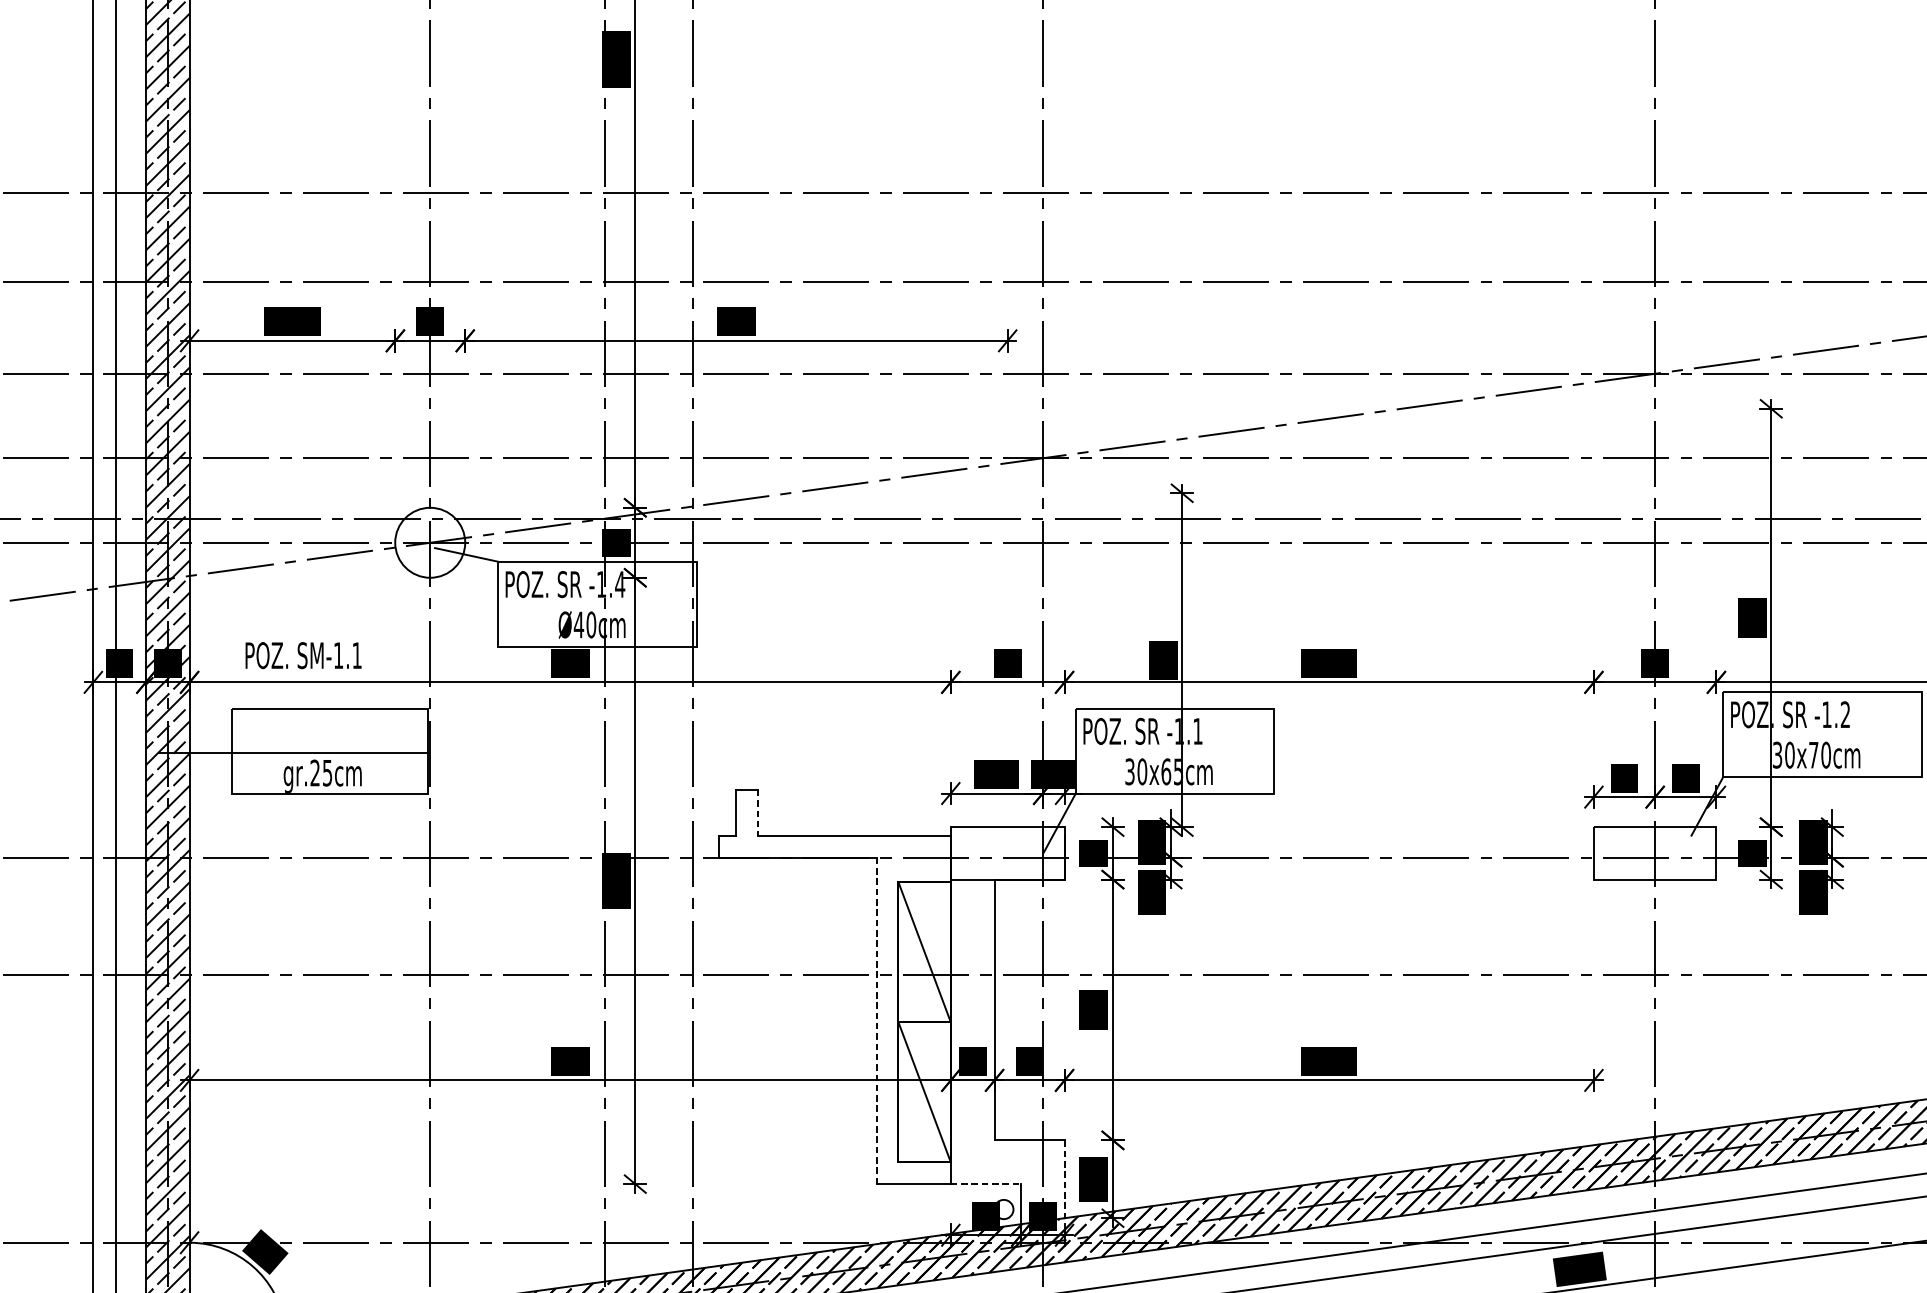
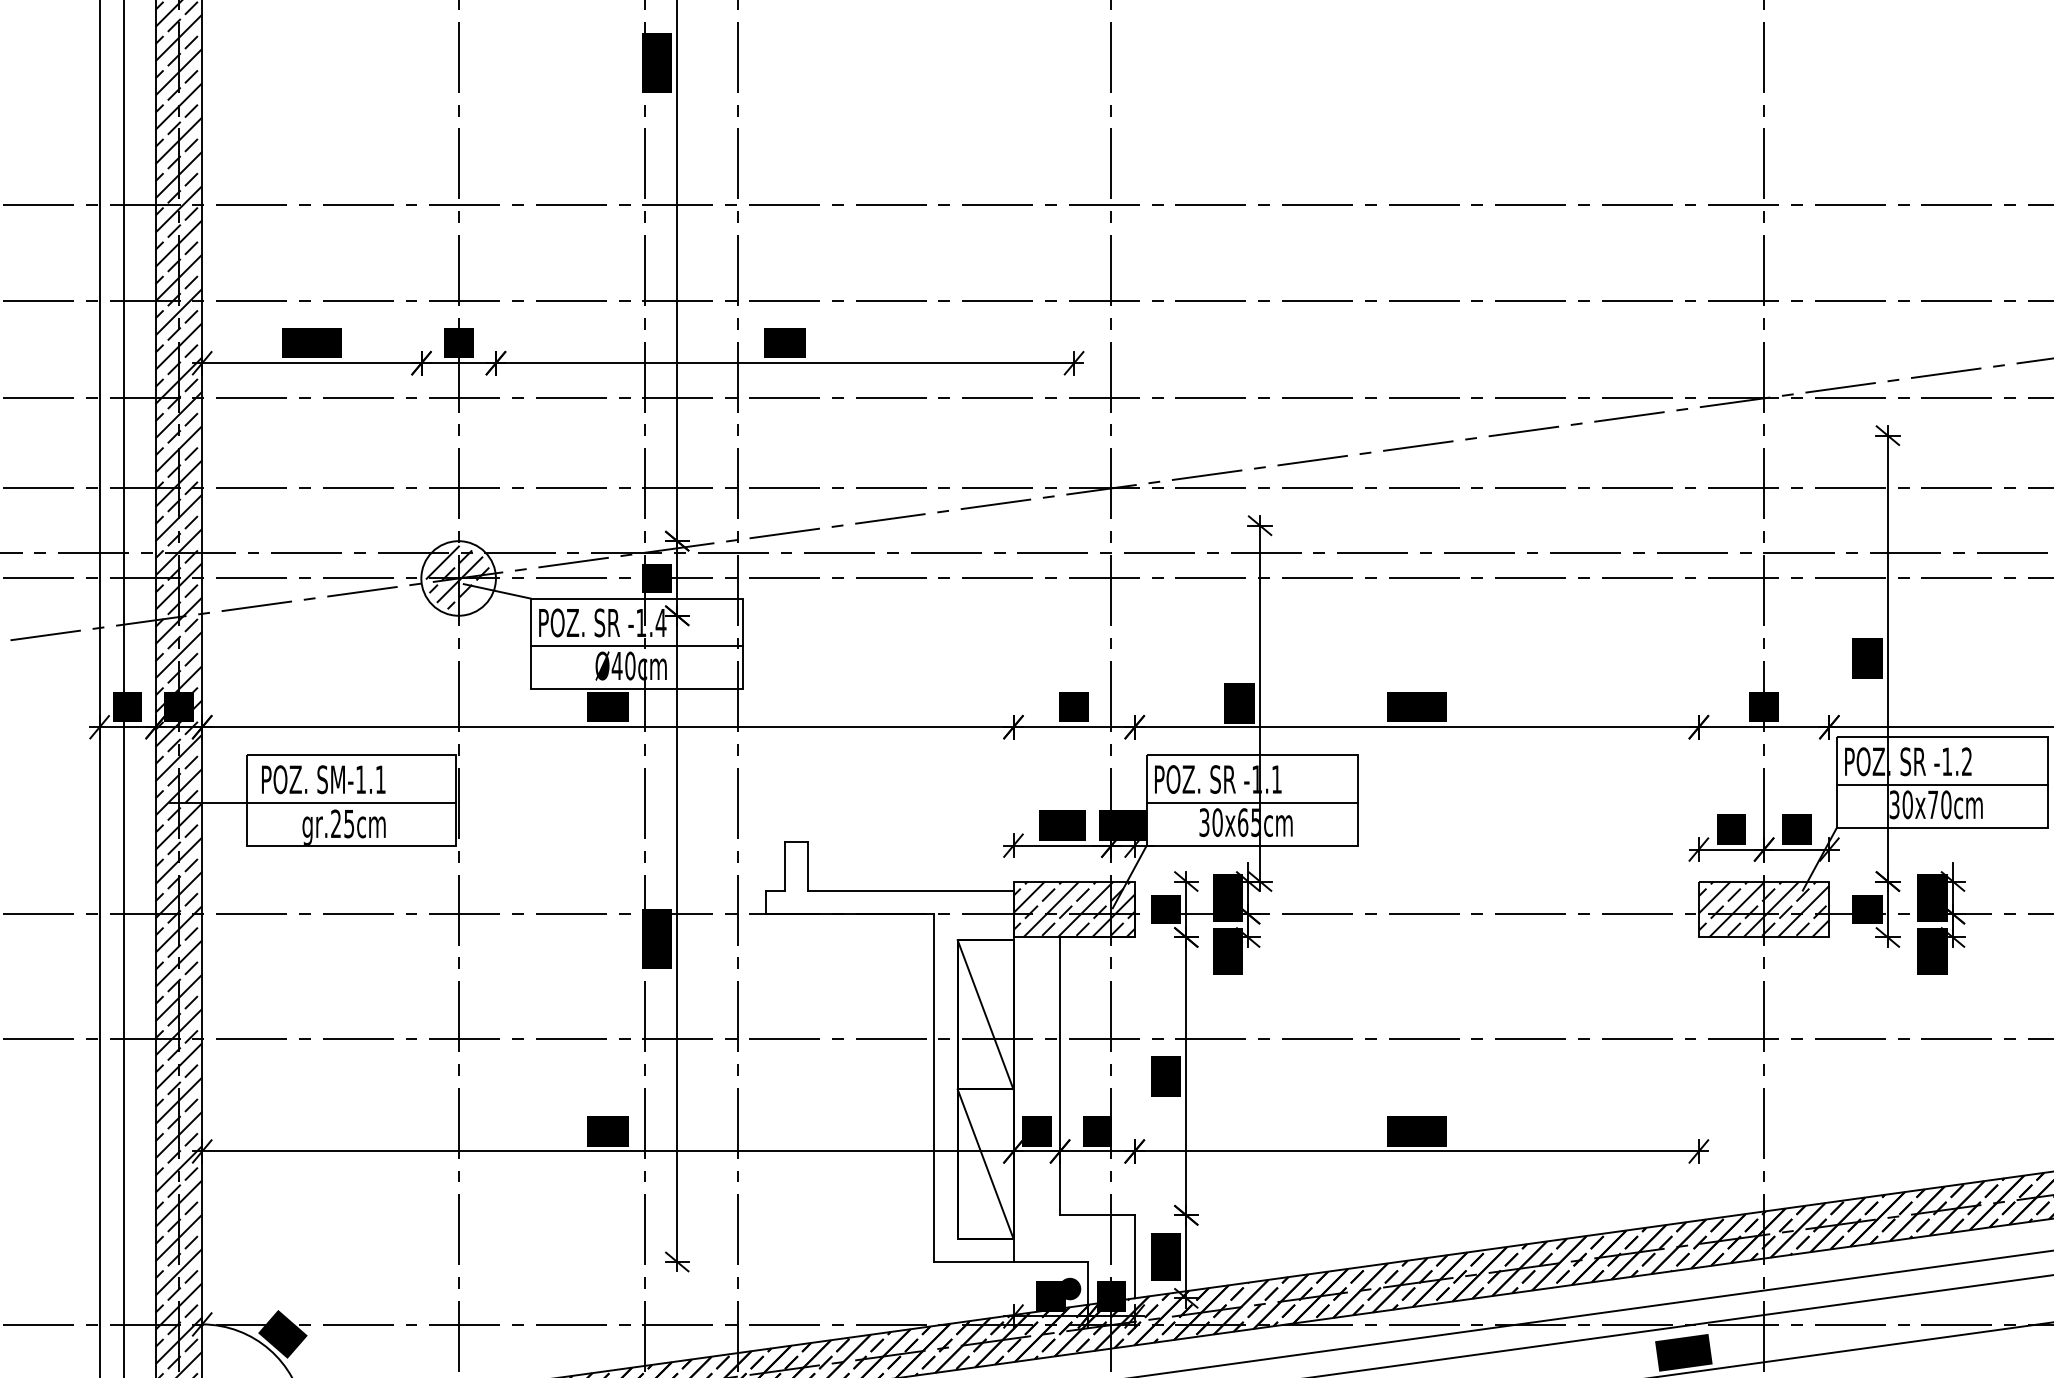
hatch: (429, 541) -> (457, 577), added
line: (597, 605) -> (636, 645), added
text: (303, 655) -> (323, 779), moved
line: (1822, 736) -> (1942, 784), added
line: (1175, 752) -> (1252, 802), added
line: (758, 813) -> (808, 866), dashed -> solid
hatch: (1007, 853) -> (1073, 909), added
hatch: (1654, 853) -> (1763, 909), added
line: (876, 1021) -> (934, 1088), dashed -> solid
line: (1064, 1179) -> (1134, 1257), dashed -> solid
line: (986, 1183) -> (1051, 1261), dashed -> solid
fill: (1003, 1209) -> (1069, 1288), added

